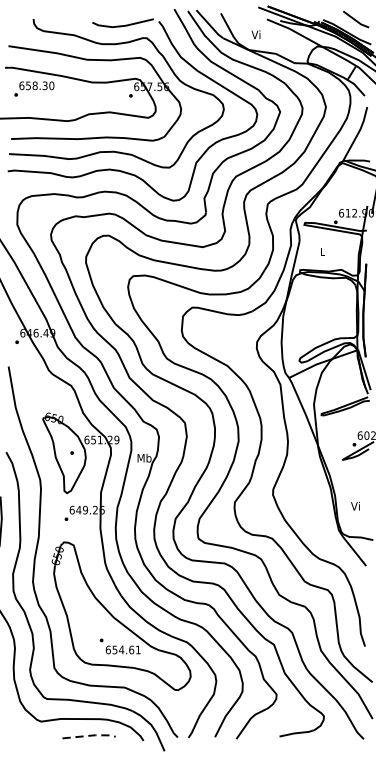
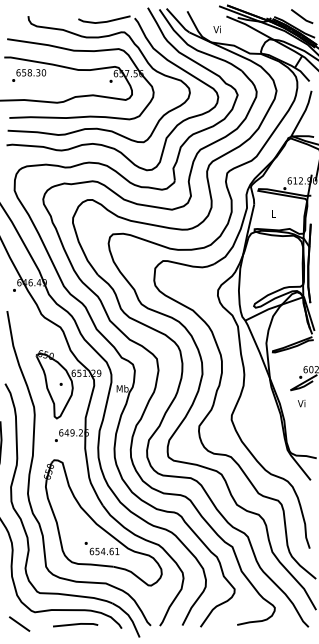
text: (355, 506) -> (301, 403), moved
line: (23, 734) -> (19, 623), added
line: (91, 735) -> (77, 624), dashed -> solid

